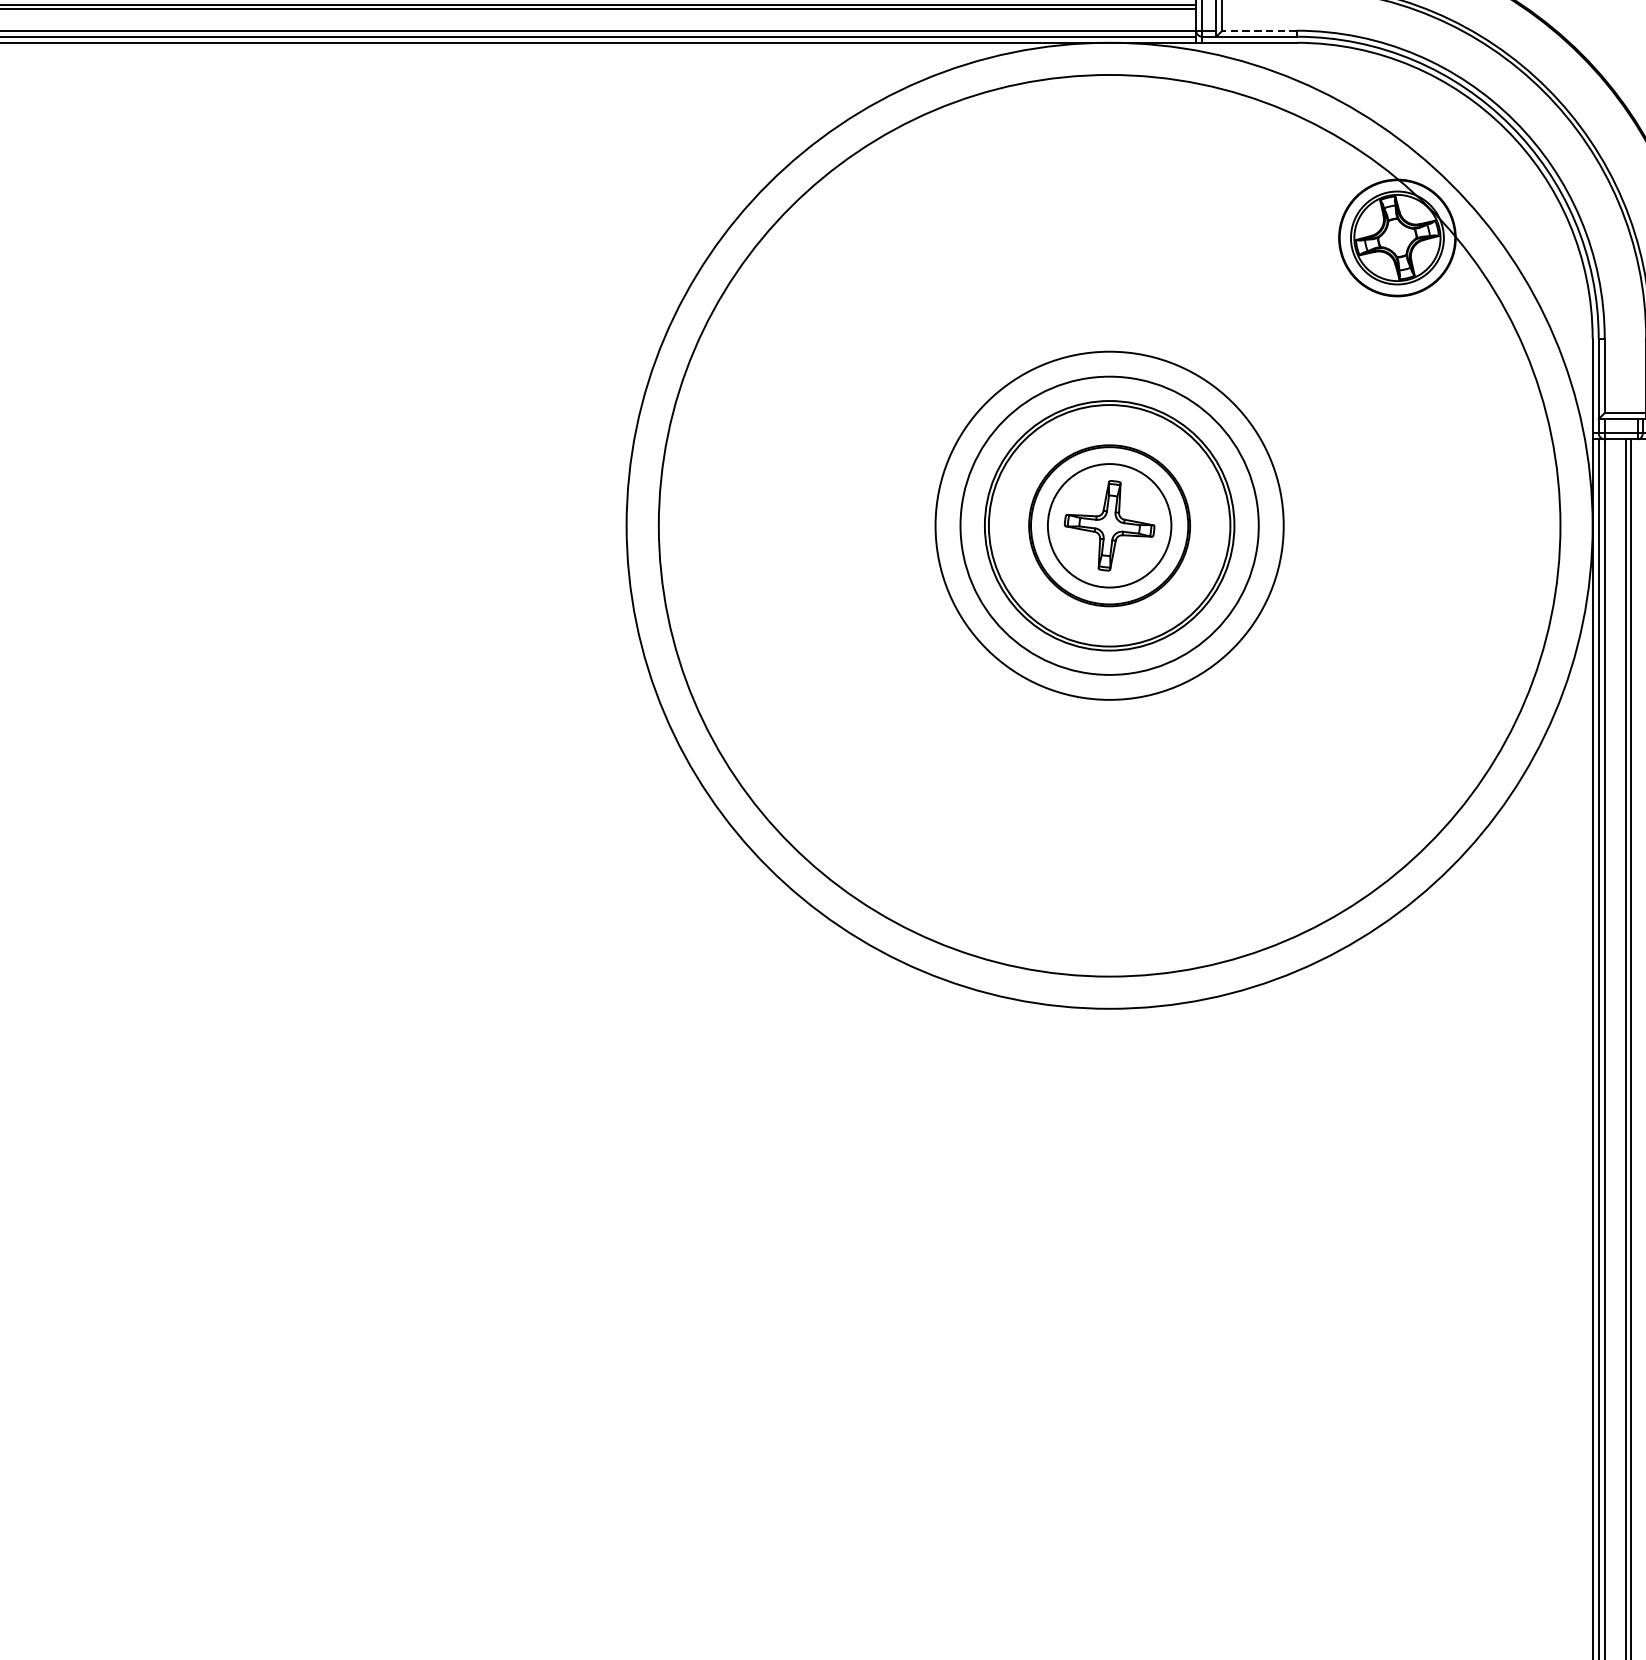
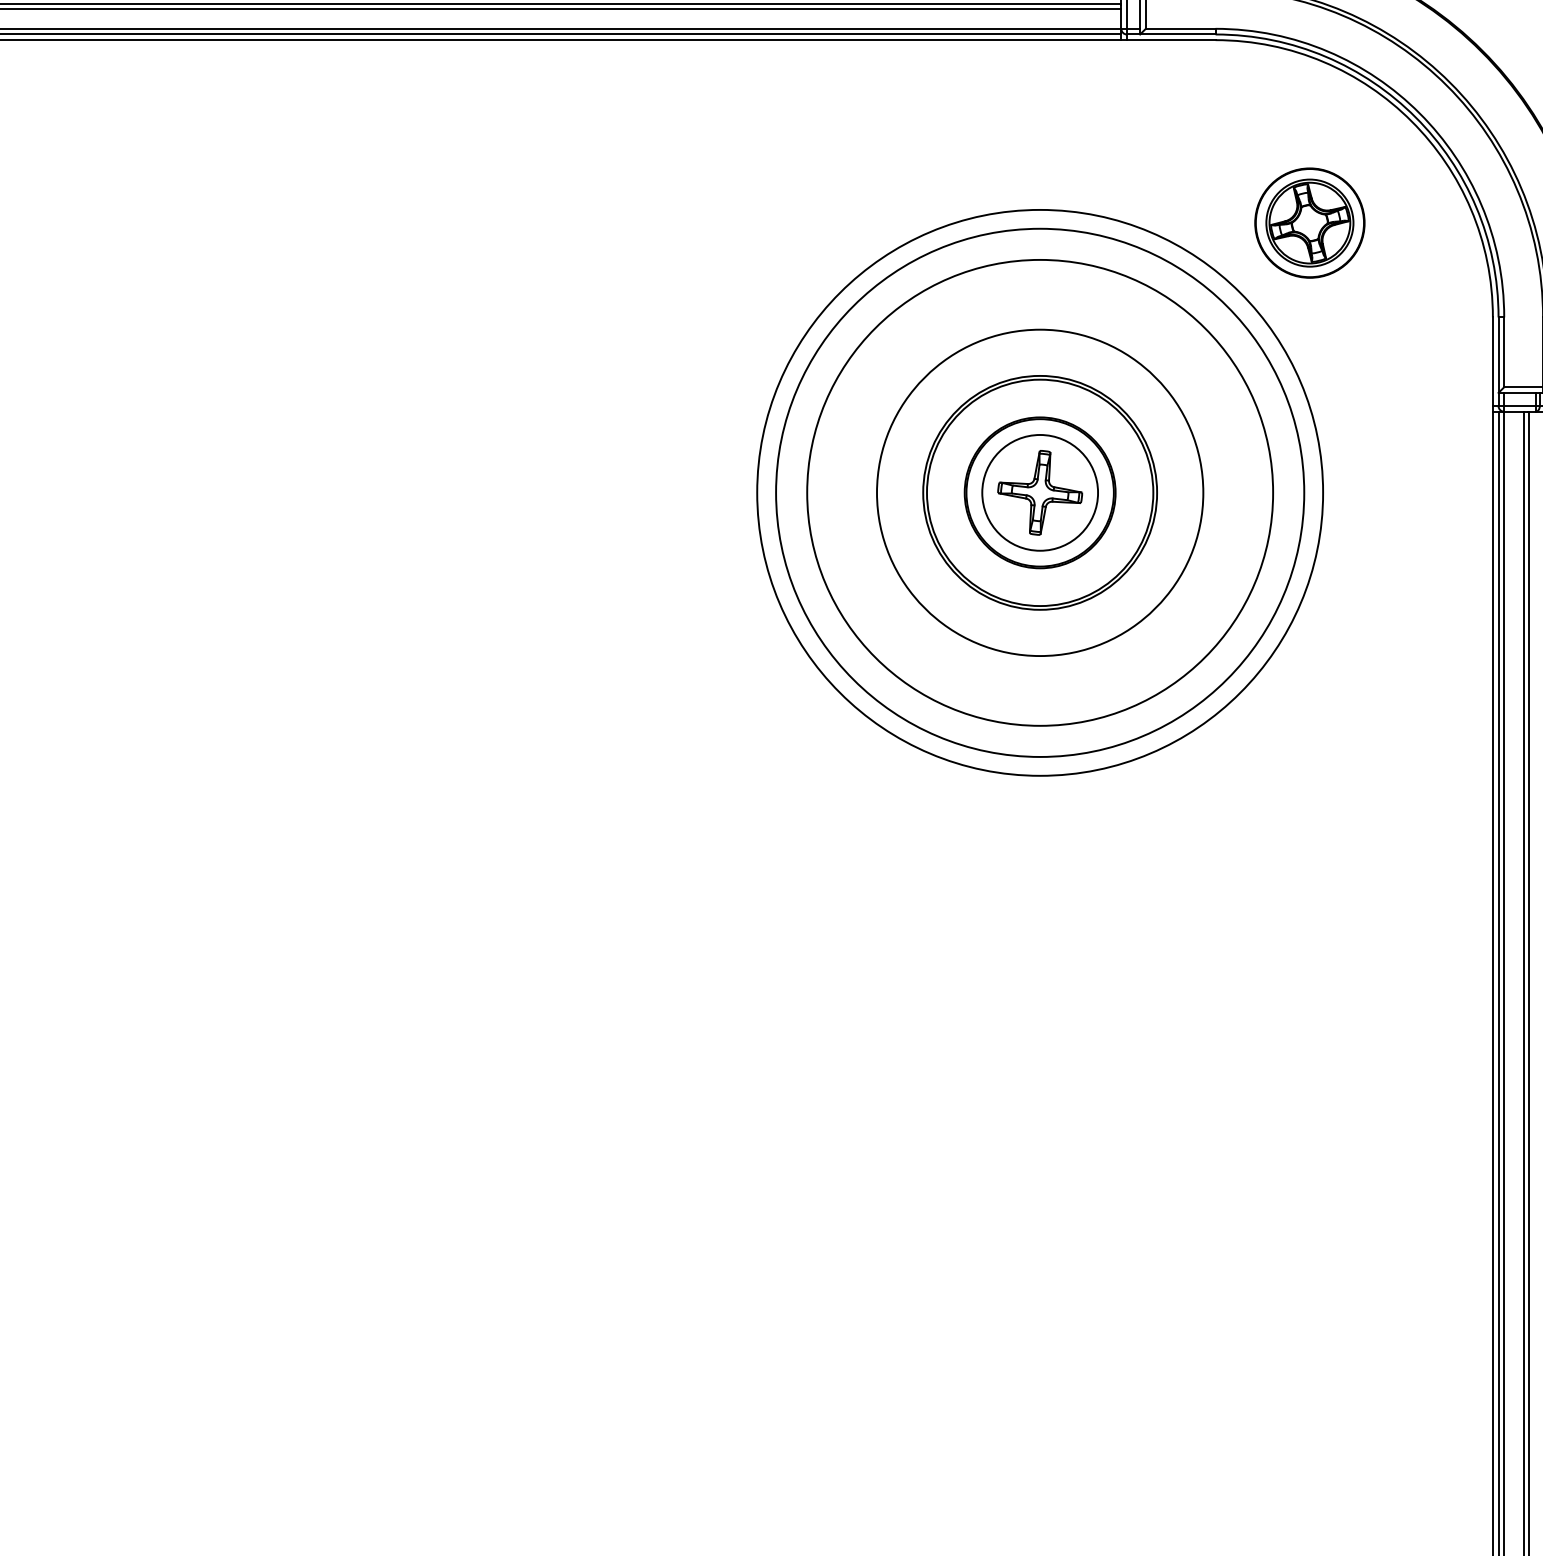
line: (1259, 30) -> (1180, 28), dashed -> solid
circle: (1109, 525) -> (1040, 492), size x0.62
circle: (1109, 525) -> (1040, 492), size x0.62
circle: (1109, 525) -> (1040, 492), size x1.67

